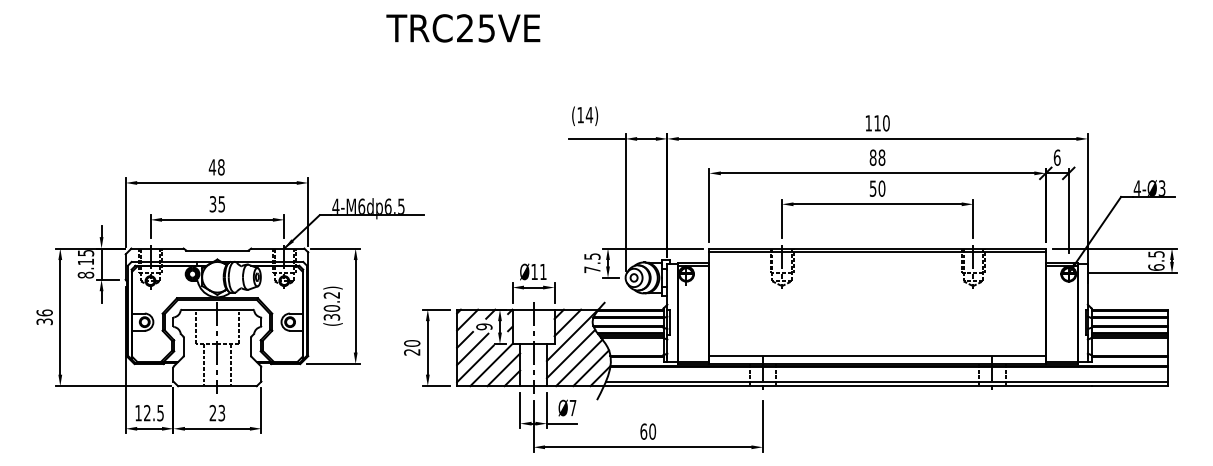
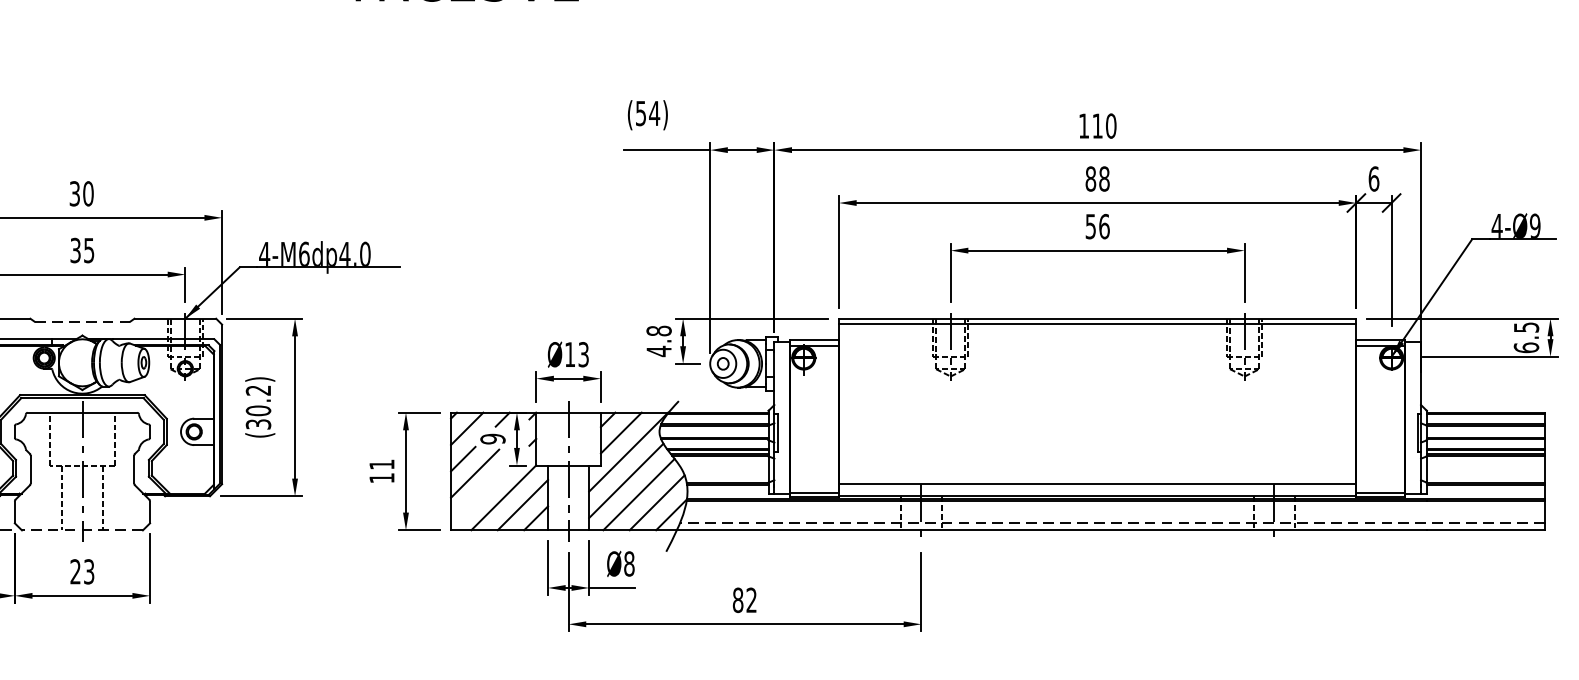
text: (580, 115) -> (640, 114), (14) -> (54)
text: (216, 167) -> (81, 194), 48 -> 30
text: (1161, 187) -> (1534, 224), 4-Ø3 -> 4-Ø9
text: (881, 188) -> (1103, 226), 50 -> 56
text: (394, 205) -> (354, 252), 4-M6dp6.5 -> 4-M6dp4.0
line: (216, 250) -> (81, 321), solid -> dashed
text: (592, 263) -> (659, 341), 7.5 -> 4.8
text: (543, 271) -> (583, 353), Ø11 -> Ø13
text: (412, 347) -> (382, 470), 20 -> 11
line: (475, 363) -> (479, 495), removed
line: (886, 381) -> (1111, 523), solid -> dashed
line: (216, 386) -> (81, 530), solid -> dashed
text: (572, 407) -> (628, 563), Ø7 -> Ø8
text: (648, 431) -> (745, 600), 60 -> 82

